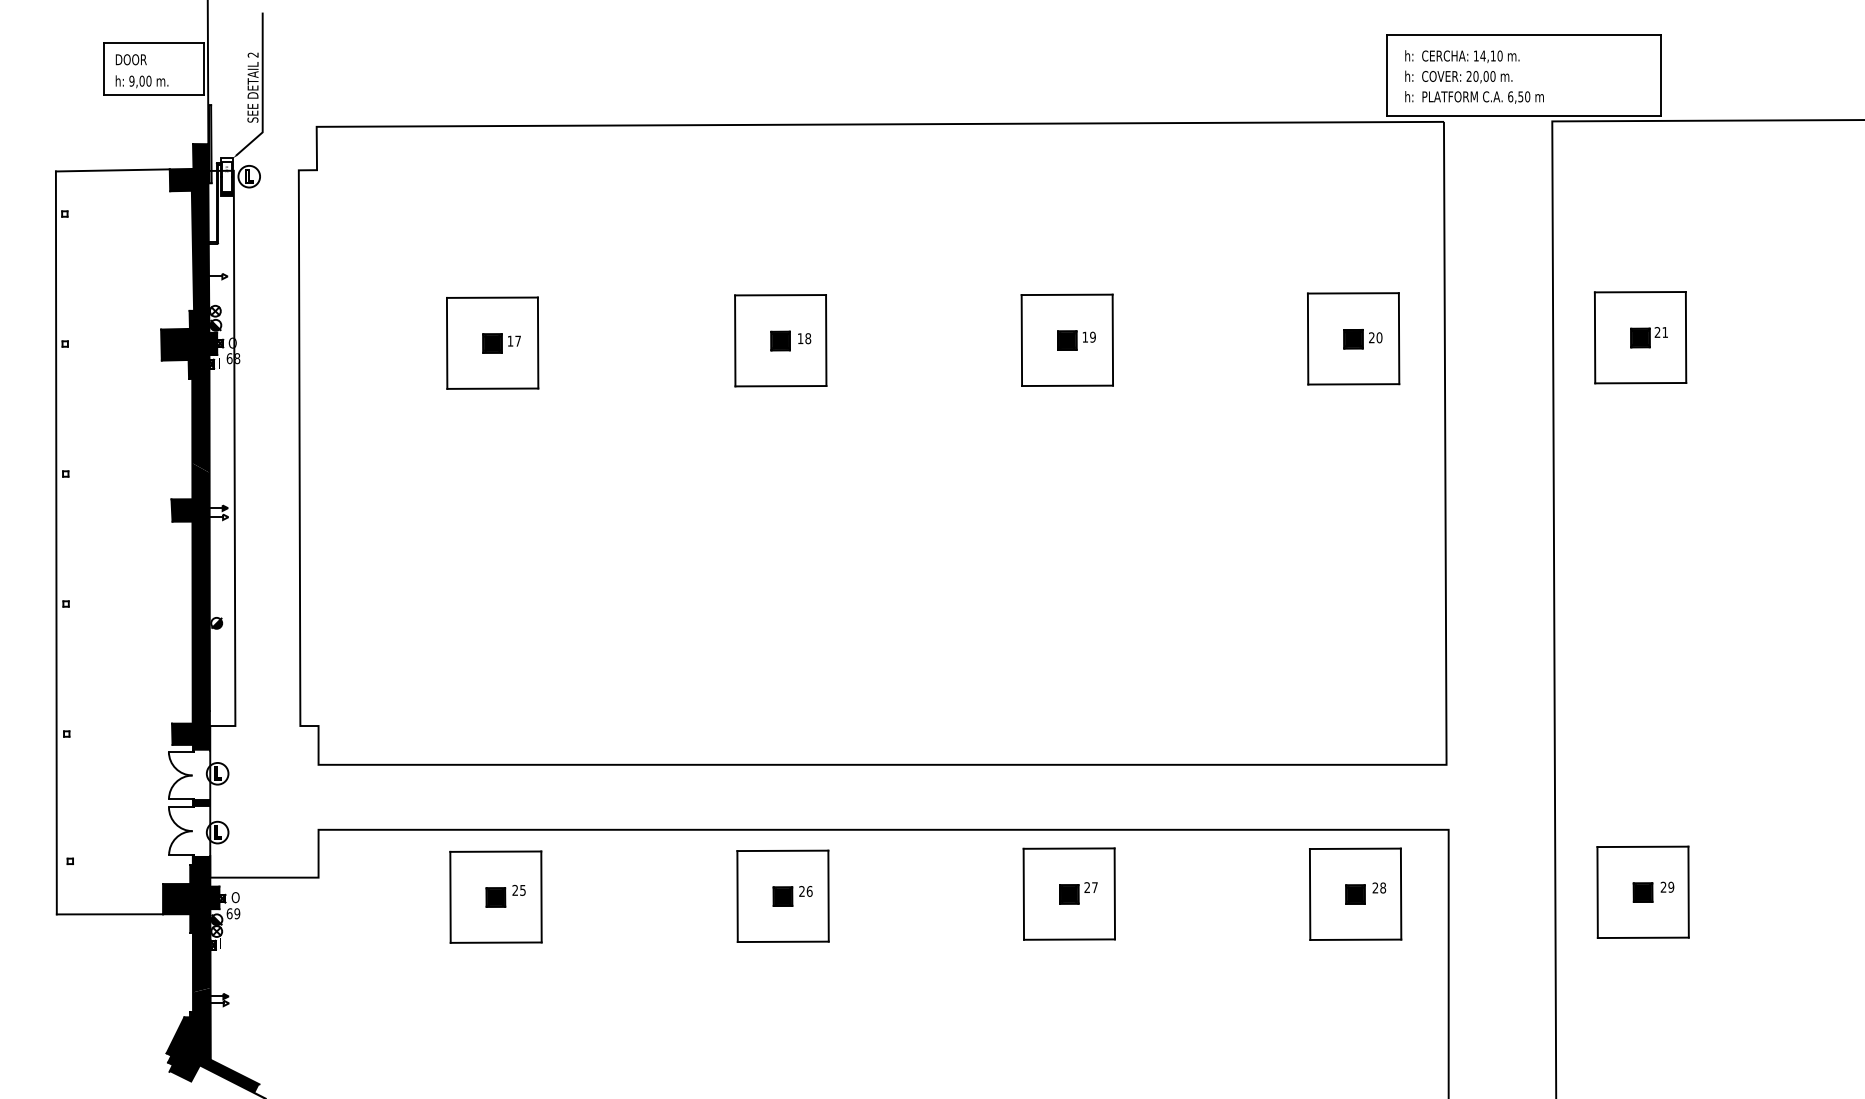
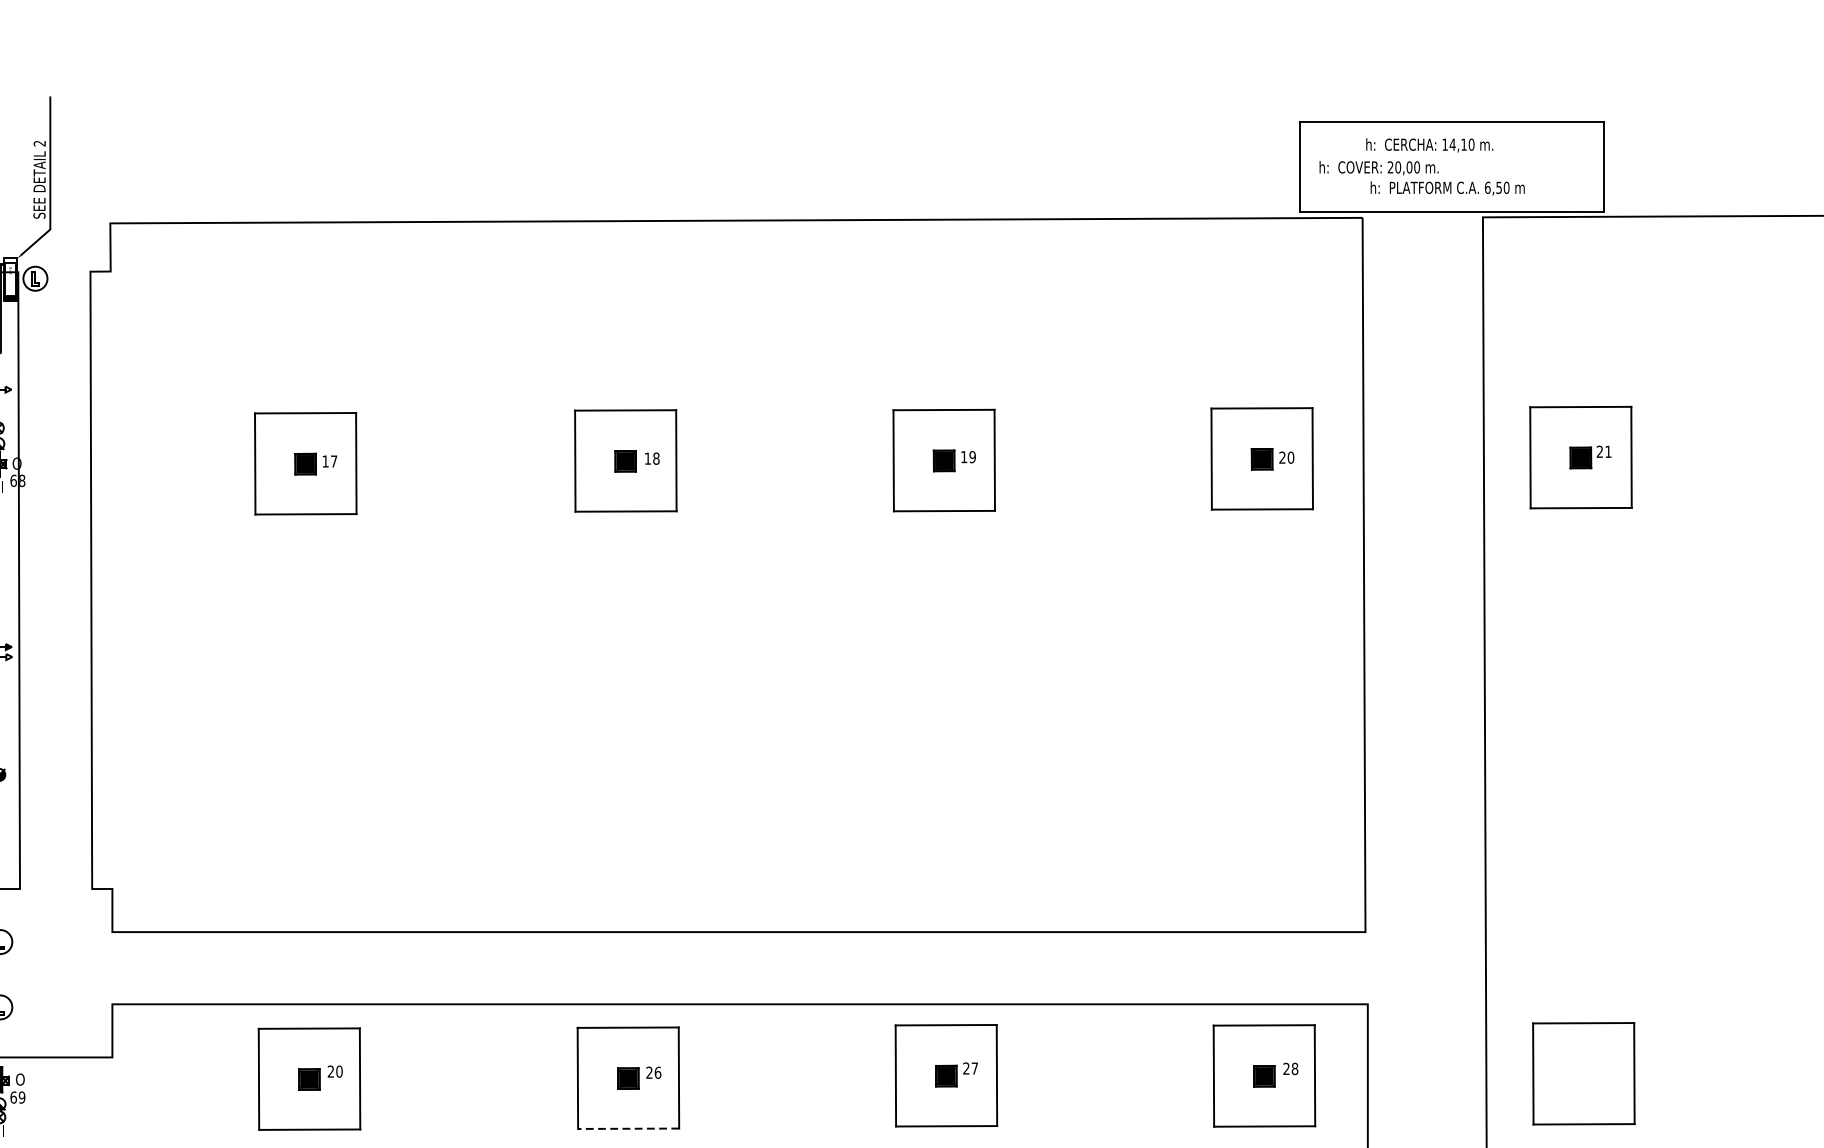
text: (1462, 56) -> (1429, 145), moved
text: (1474, 97) -> (1447, 188), moved
text: (522, 890) -> (338, 1071), 25 -> 20
part: (1653, 891) -> (1595, 1072), removed
line: (782, 941) -> (627, 1128), solid -> dashed

